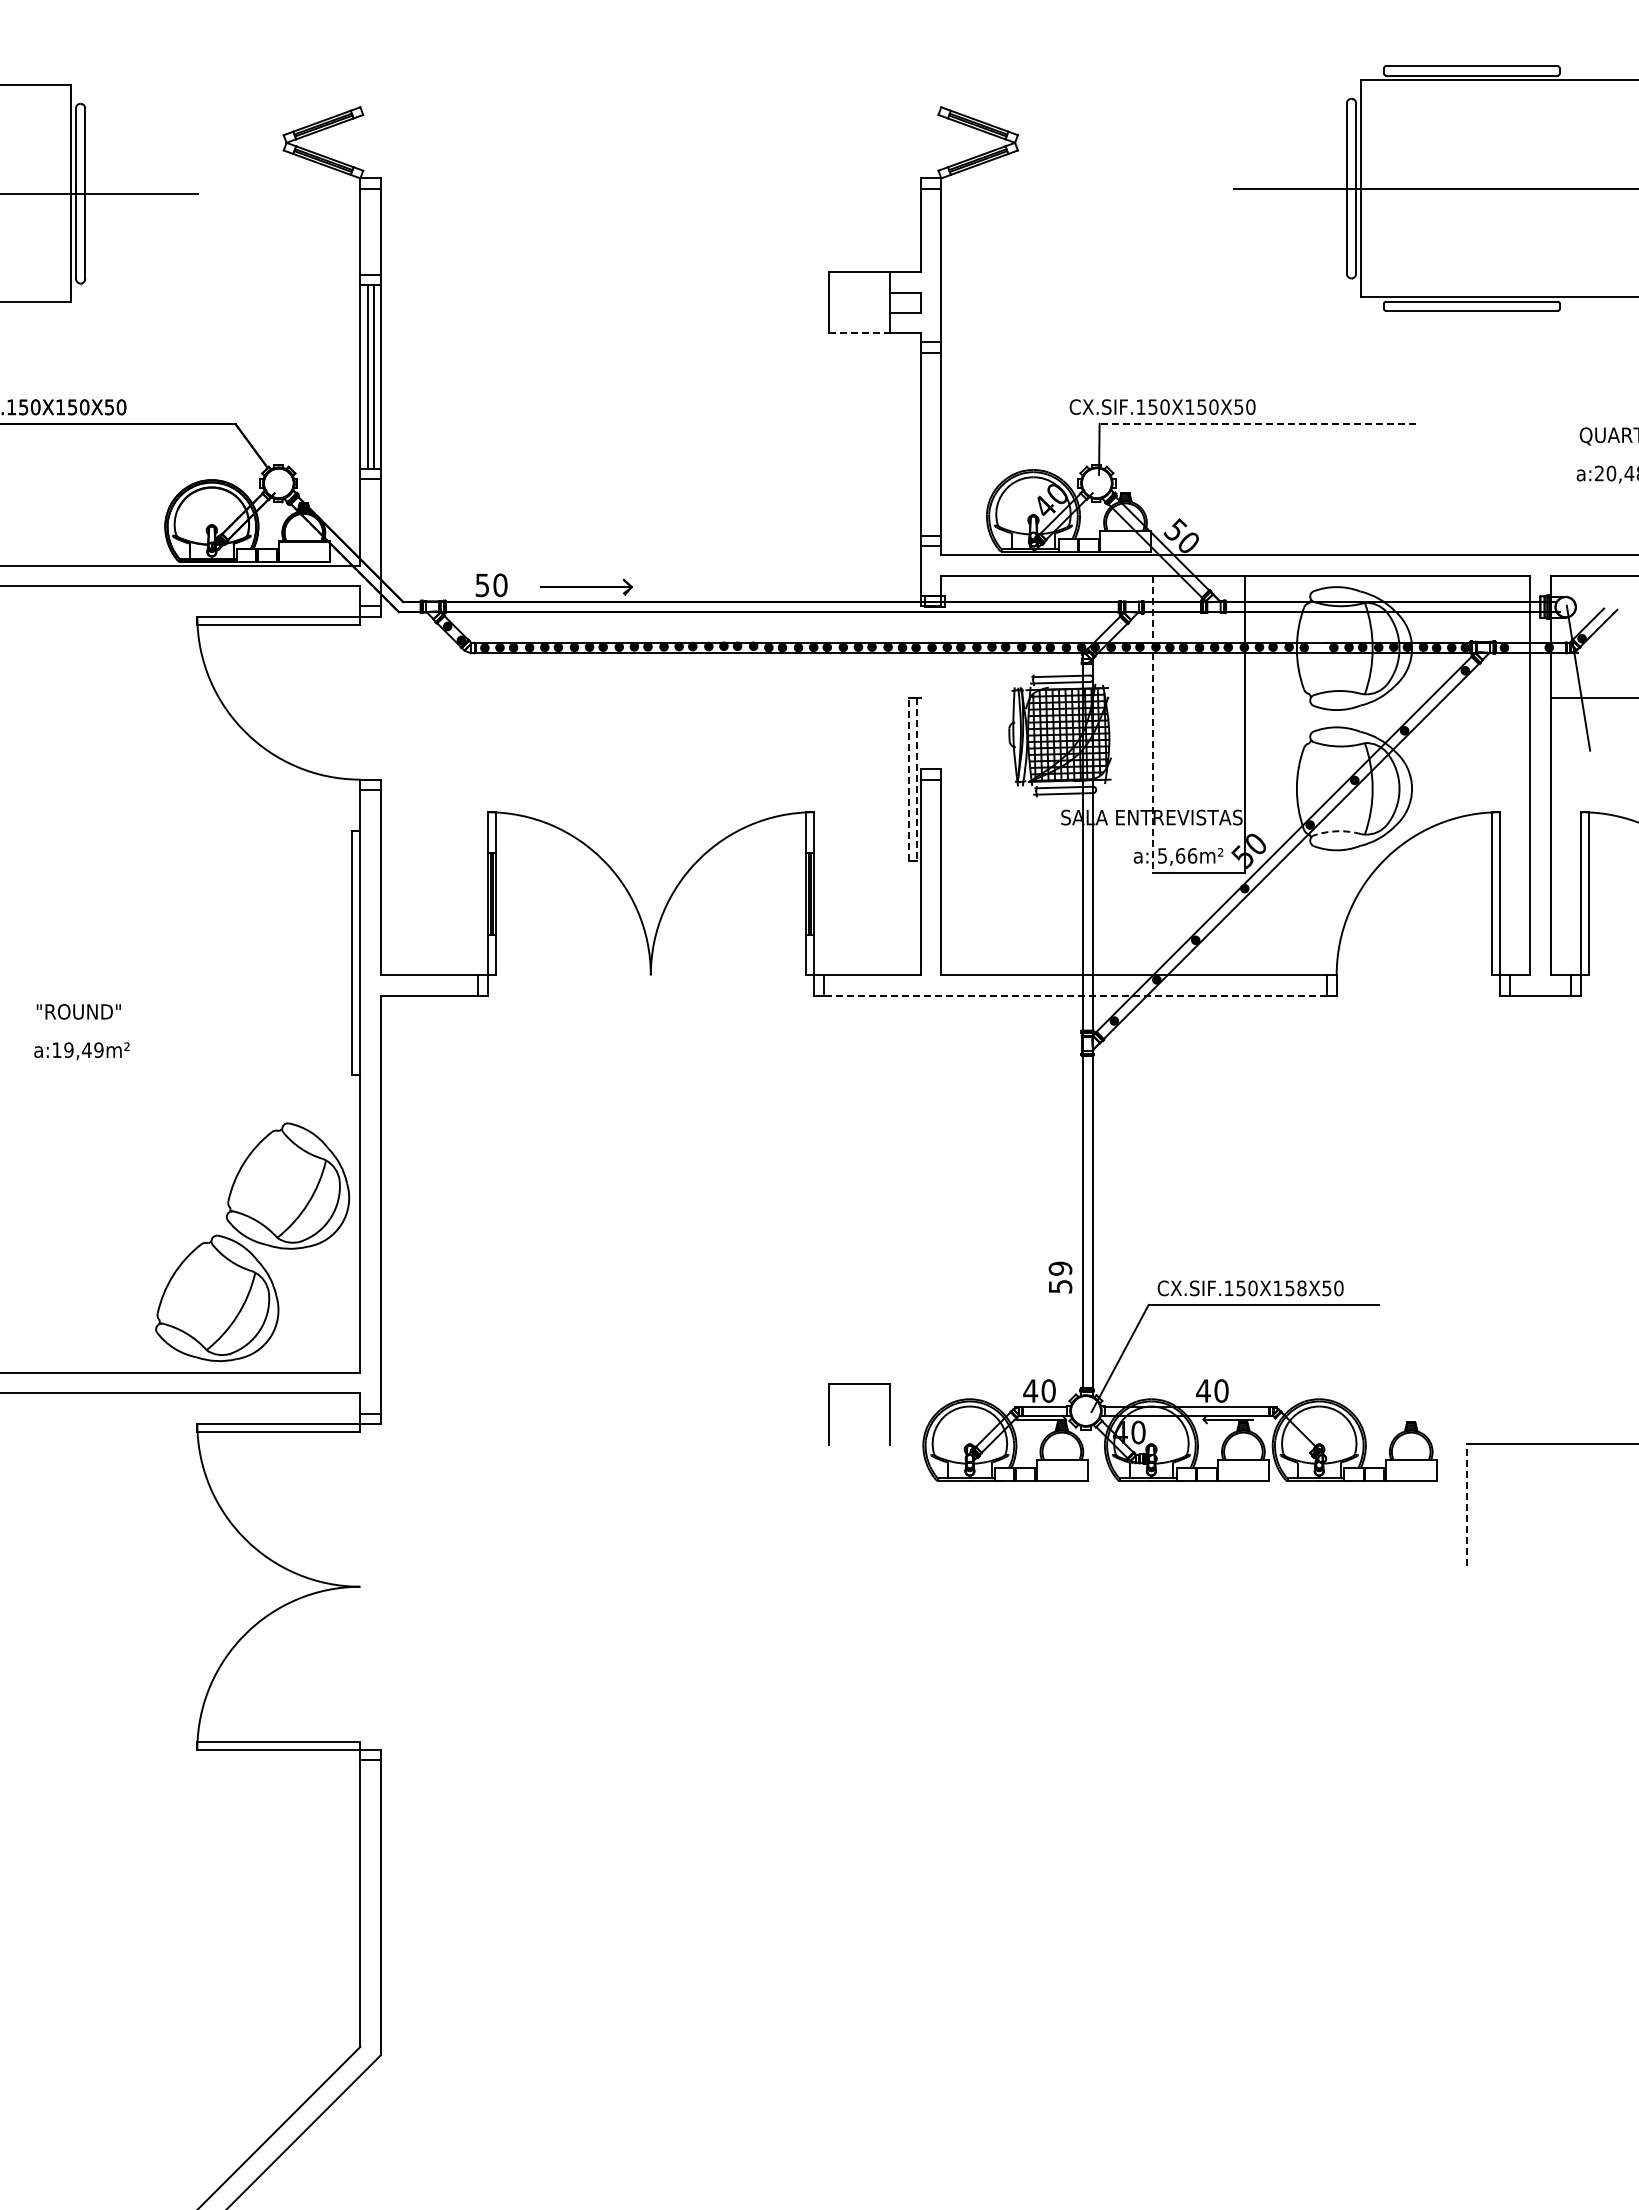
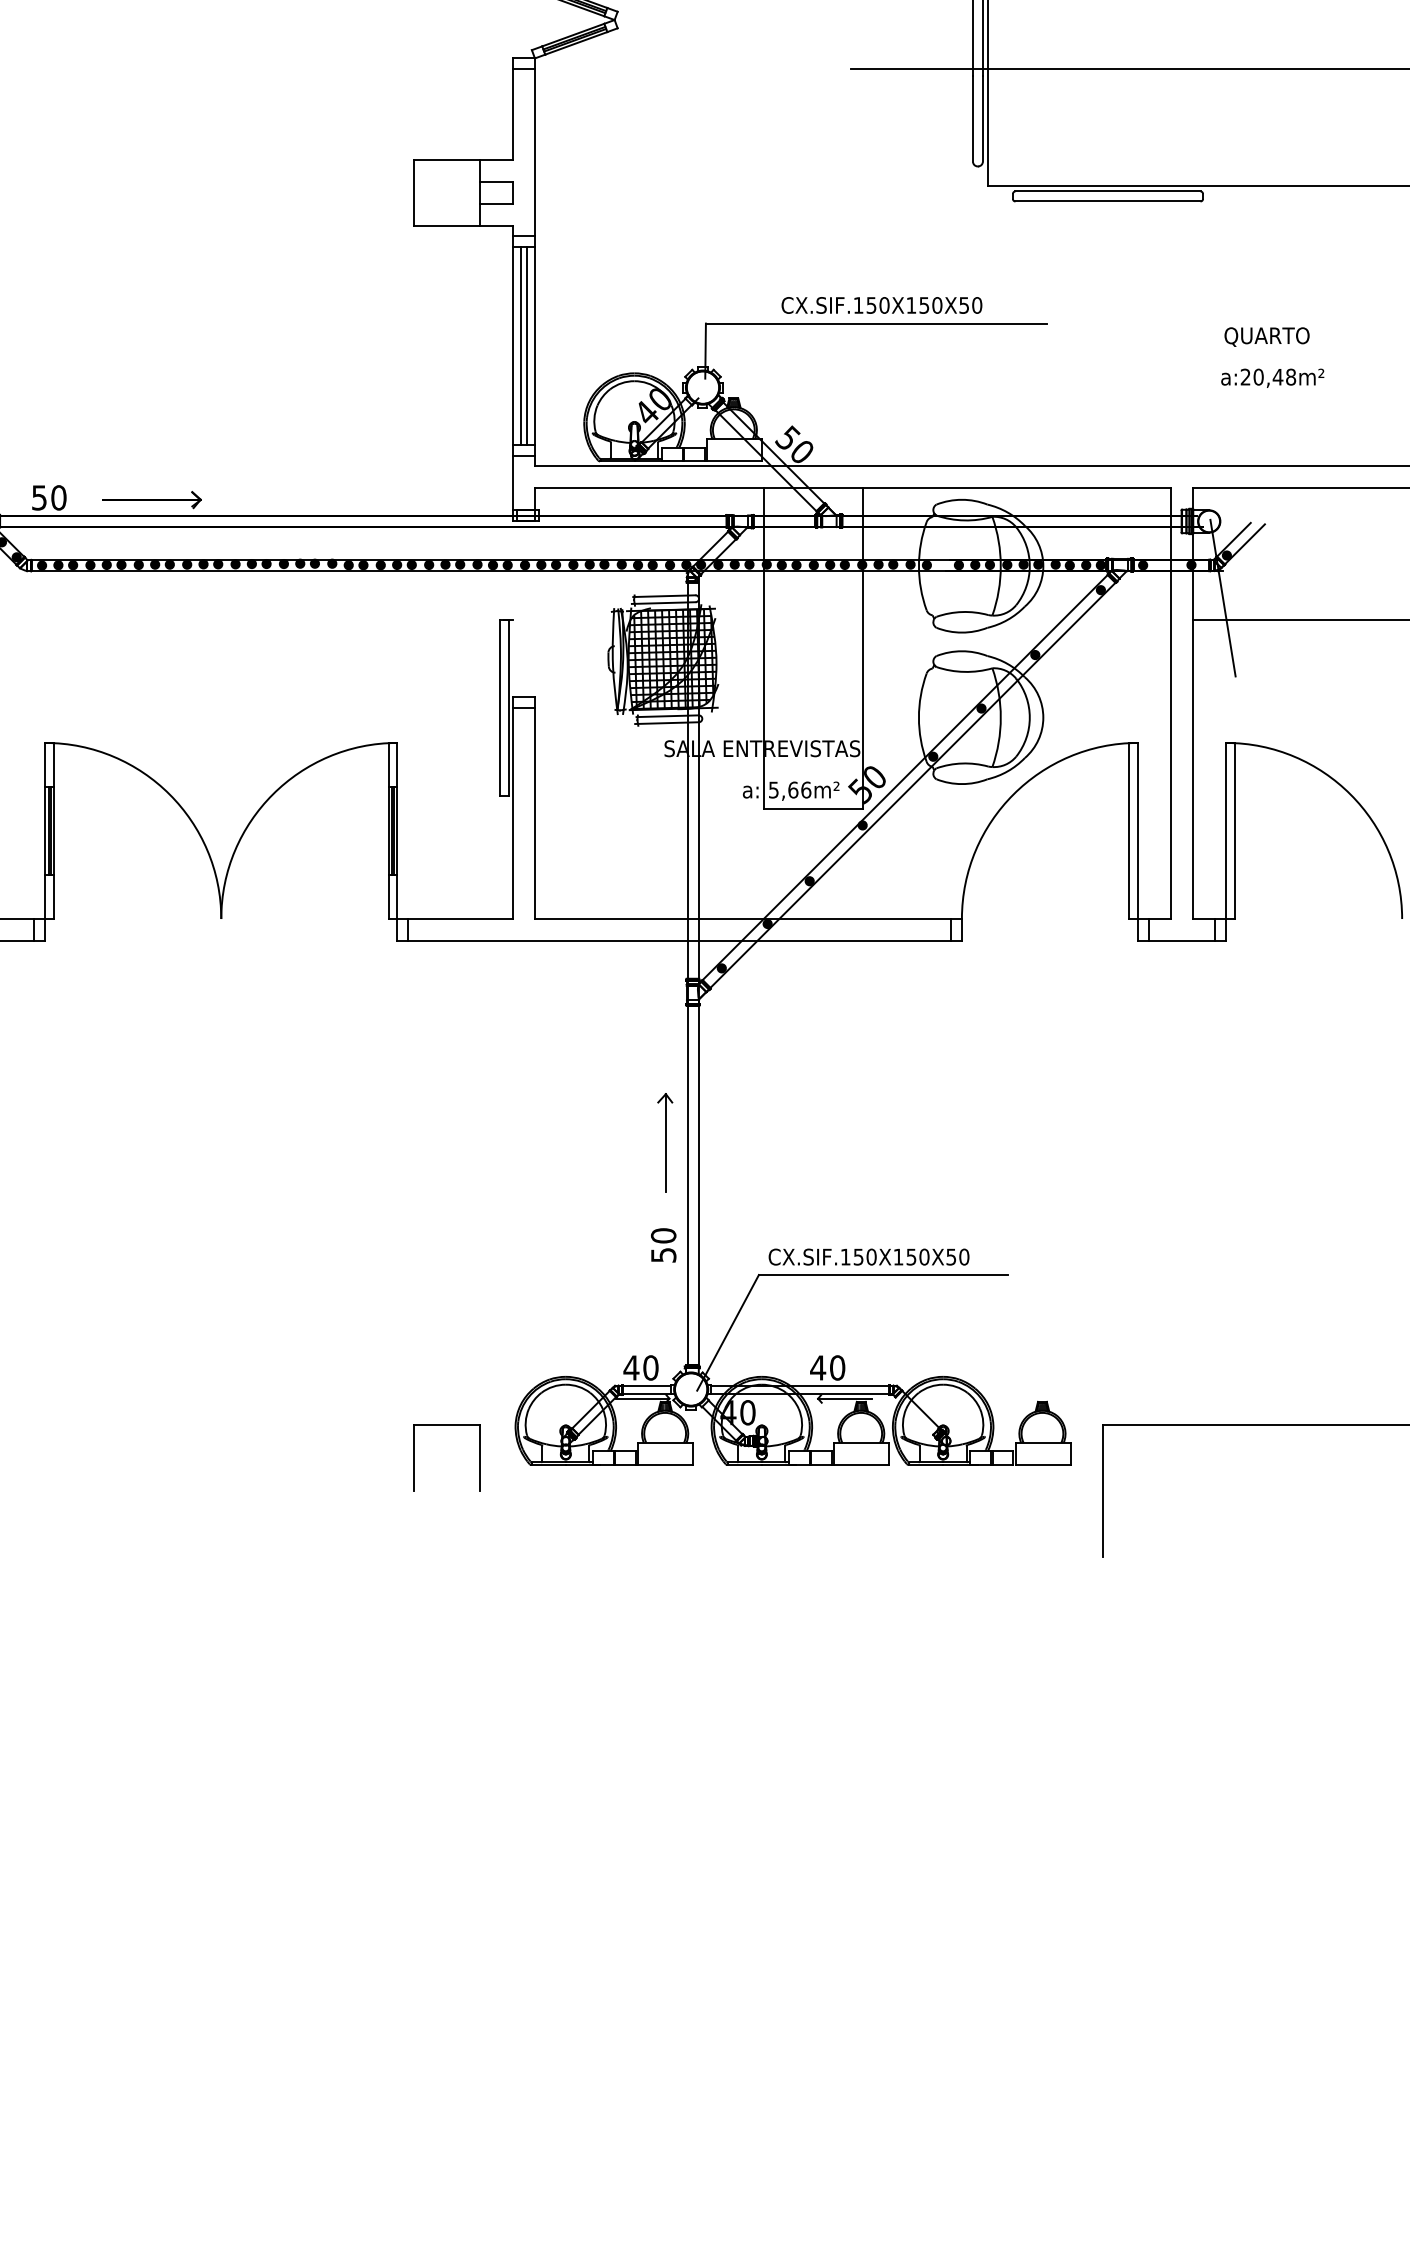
line: (859, 333) -> (446, 225), dashed -> solid
text: (1162, 406) -> (881, 304), moved
line: (1257, 423) -> (876, 323), dashed -> solid
line: (928, 444) -> (521, 345), added
line: (934, 444) -> (527, 345), added
line: (1153, 724) -> (764, 648), dashed -> solid
line: (908, 779) -> (499, 707), dashed -> solid
line: (916, 779) -> (508, 707), dashed -> solid
arc: (1336, 831) -> (961, 763), dashed -> solid
line: (1074, 995) -> (678, 940), dashed -> solid
part: (1061, 1182) -> (664, 1142), added
text: (1060, 1268) -> (663, 1235), 59 -> 50
text: (1301, 1287) -> (923, 1256), CX.SIF.150X158X50 -> CX.SIF.150X150X50
part: (859, 1384) -> (446, 1425), moved
line: (1467, 1504) -> (1103, 1490), dashed -> solid

